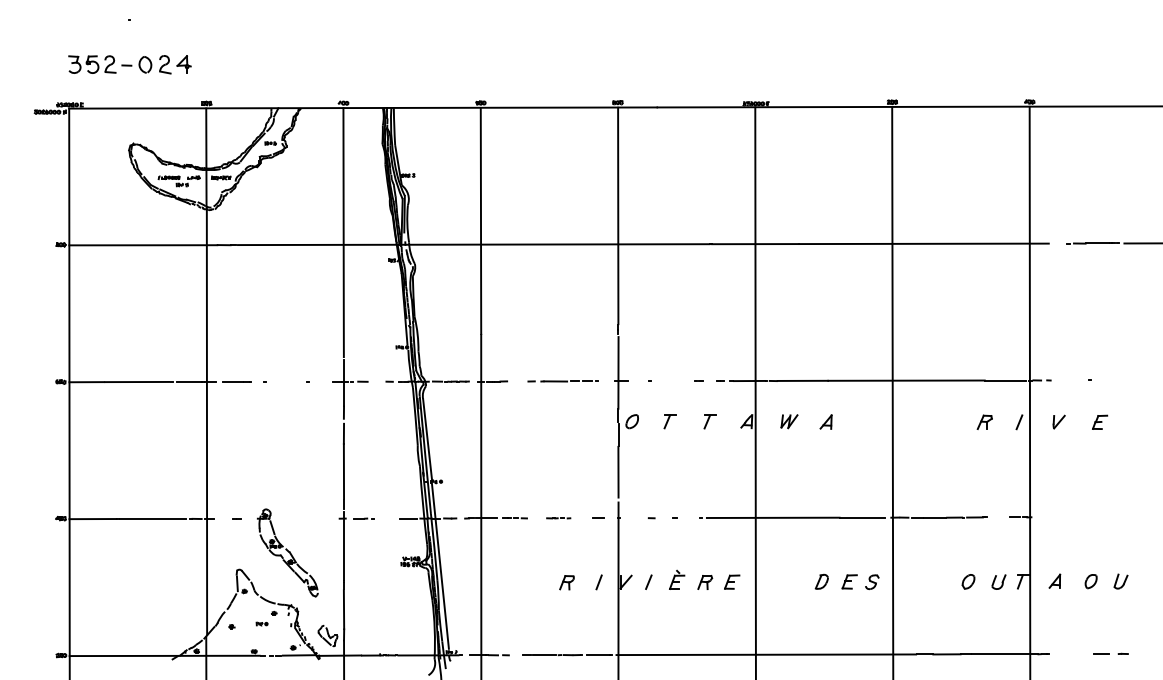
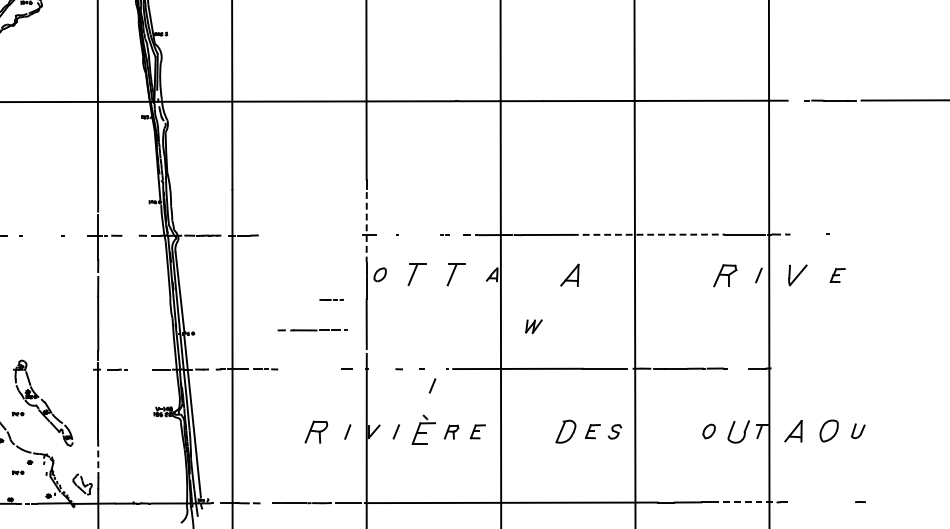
line: (618, 372) -> (366, 226), solid -> dashed
line: (907, 380) -> (649, 234), solid -> dashed
line: (562, 381) -> (311, 330), moved
part: (669, 421) -> (416, 274), size x1.6
part: (709, 421) -> (455, 274), size x1.6
part: (789, 421) -> (533, 326), moved
part: (825, 421) -> (569, 274), size x1.6
part: (984, 421) -> (724, 274), size x1.6
part: (1058, 421) -> (797, 274), size x1.6
line: (558, 518) -> (331, 300), moved
line: (685, 534) -> (432, 385), added
part: (261, 563) -> (17, 413), added
part: (677, 579) -> (424, 429), size x1.6
part: (1054, 580) -> (793, 430), size x1.6
part: (821, 581) -> (565, 431), size x1.6
part: (998, 581) -> (738, 431), size x1.6
part: (1090, 581) -> (828, 431), size x1.6
part: (566, 582) -> (315, 432), size x1.6
line: (344, 610) -> (98, 459), solid -> dashed
line: (1101, 653) -> (839, 501), removed
line: (1004, 654) -> (744, 502), solid -> dashed

